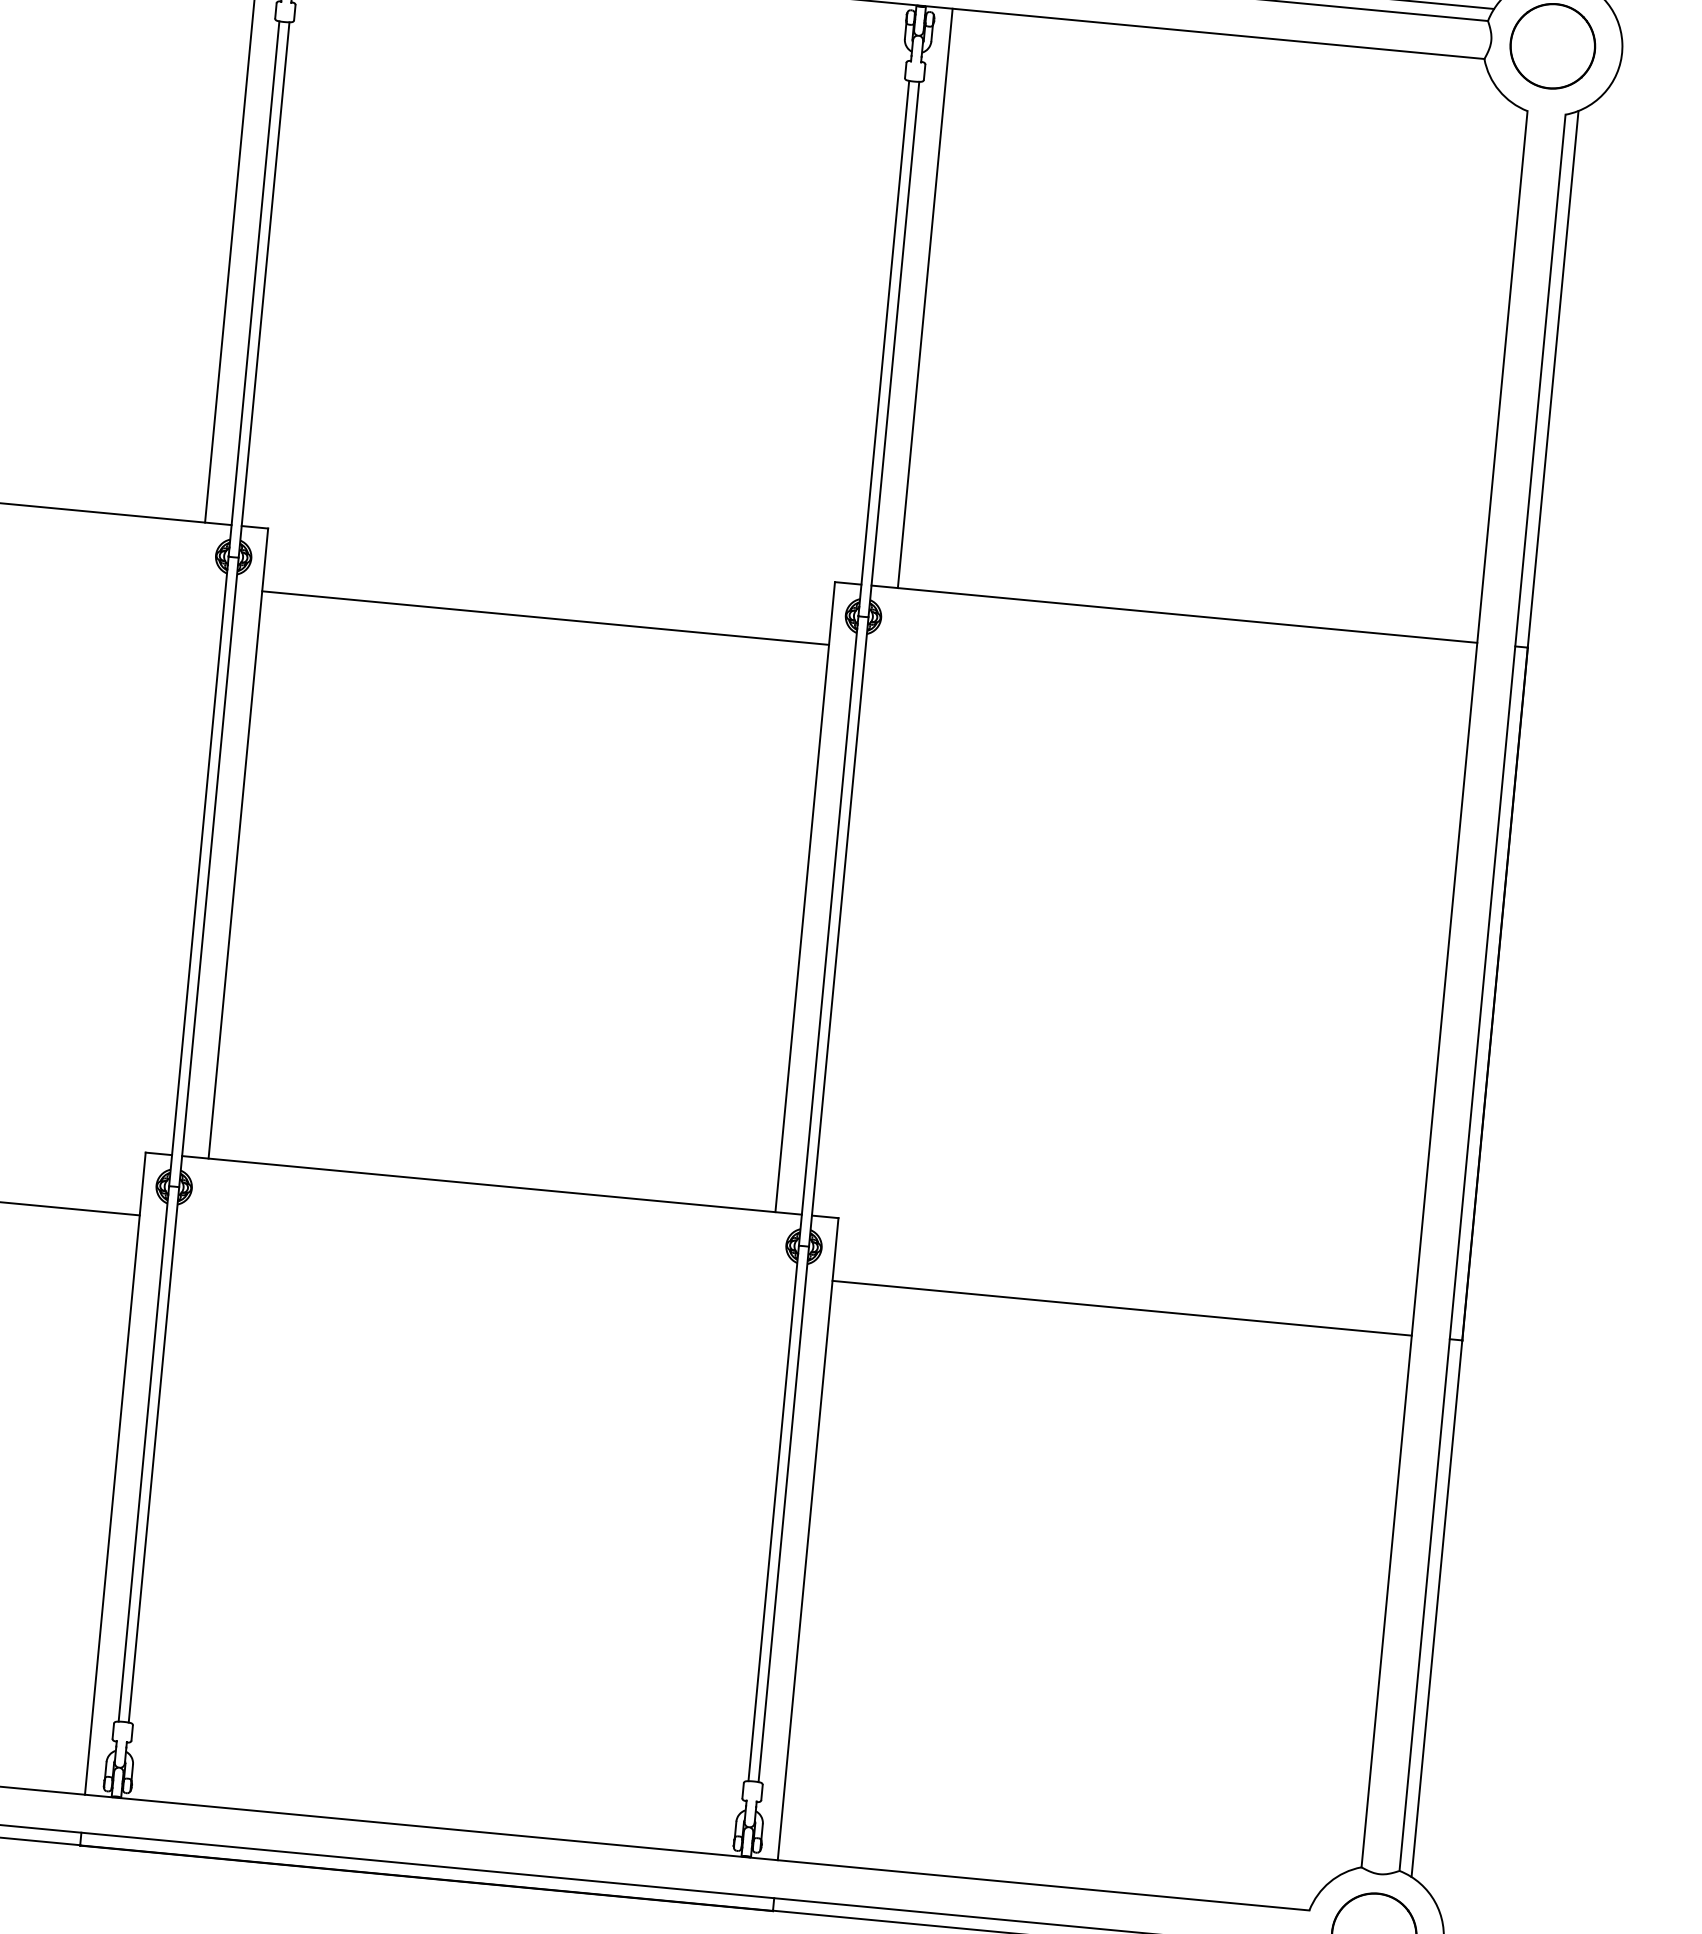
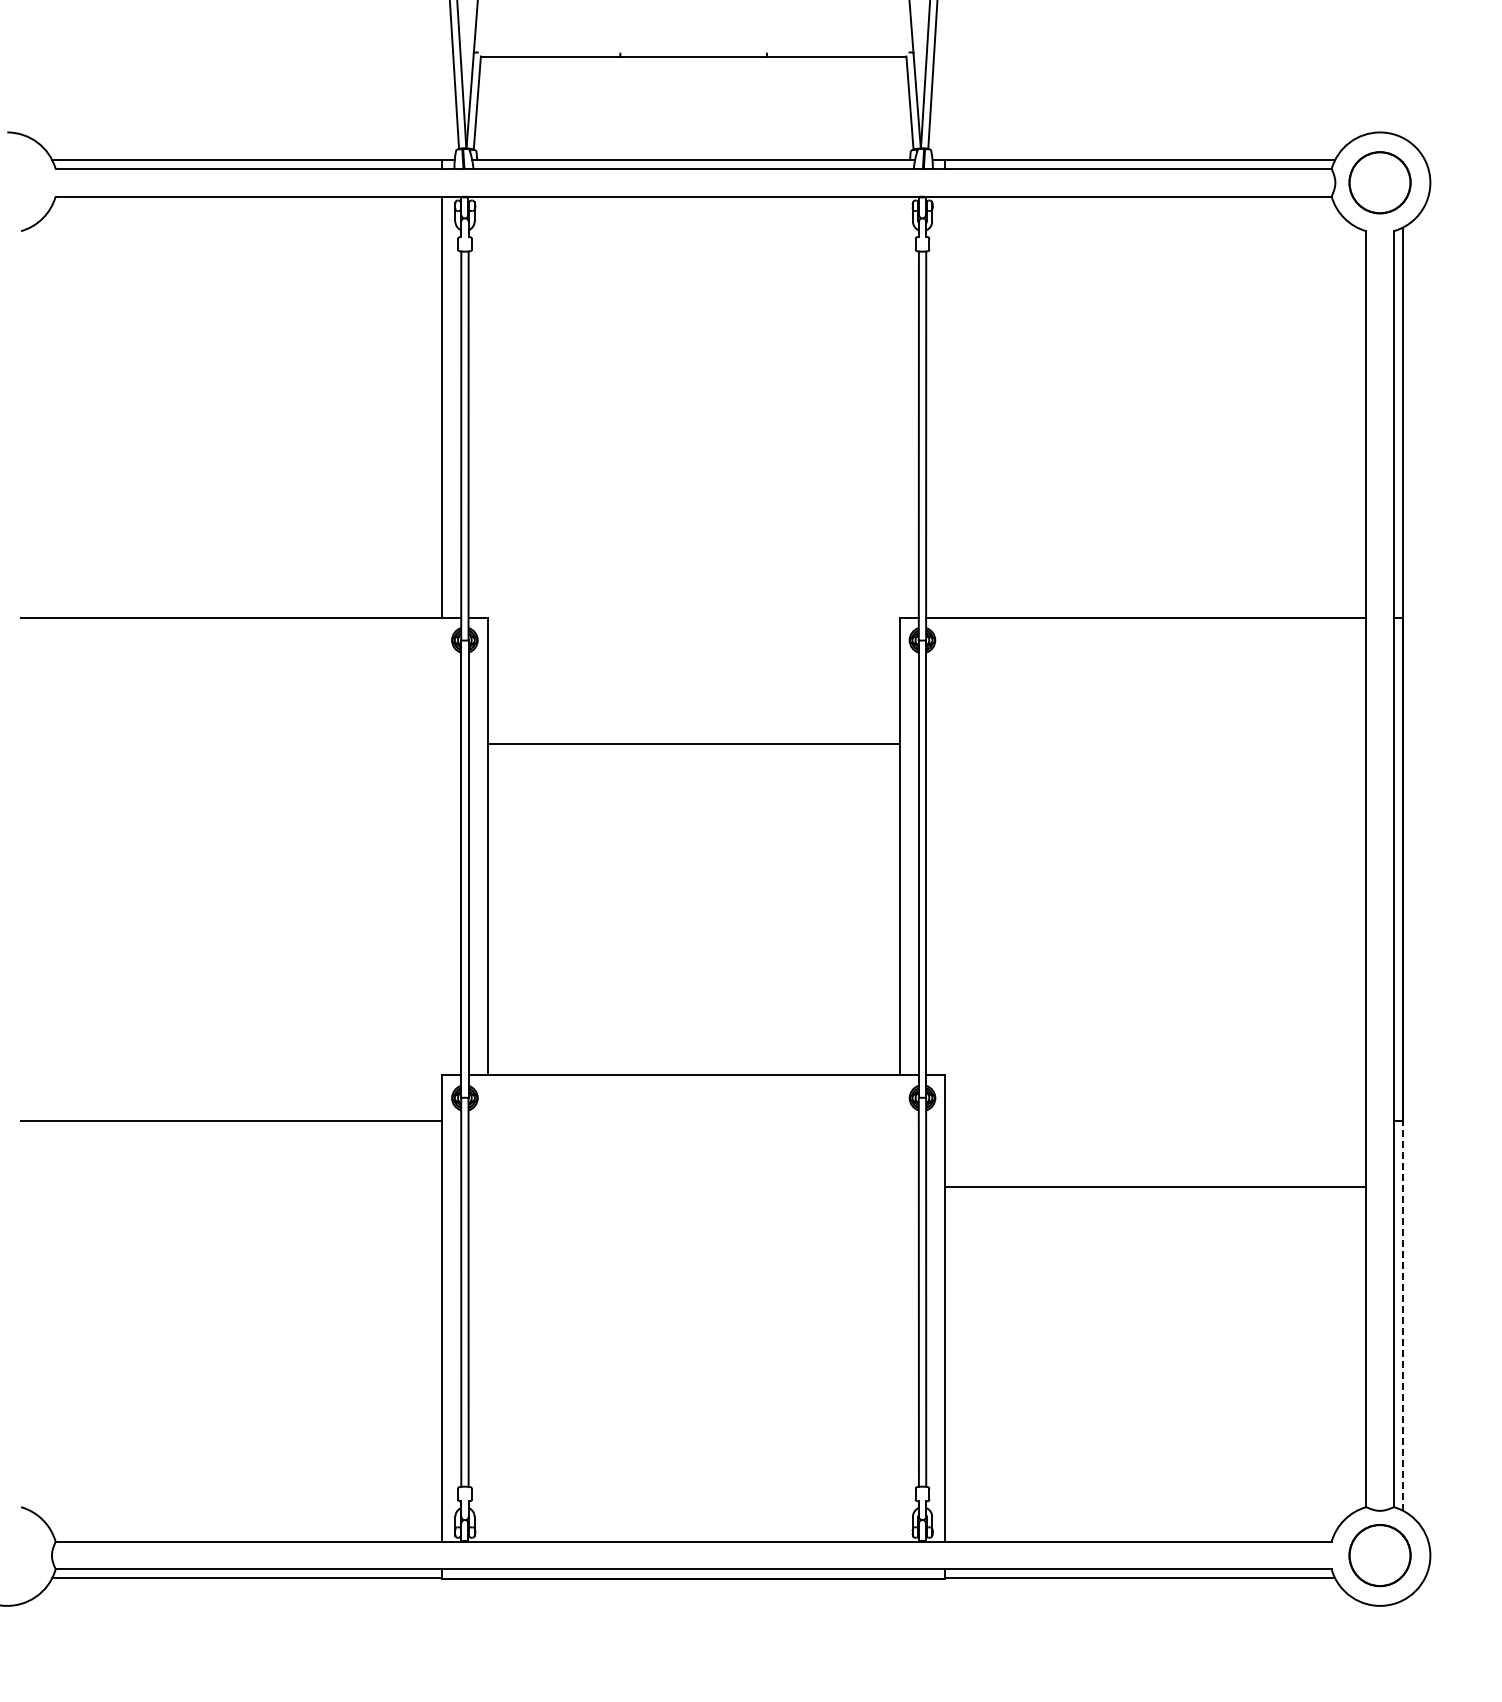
line: (925, 297) -> (945, 406), removed
line: (545, 618) -> (693, 744), moved
line: (1121, 1307) -> (1155, 1186), moved
line: (1436, 1608) -> (1402, 1315), solid -> dashed

